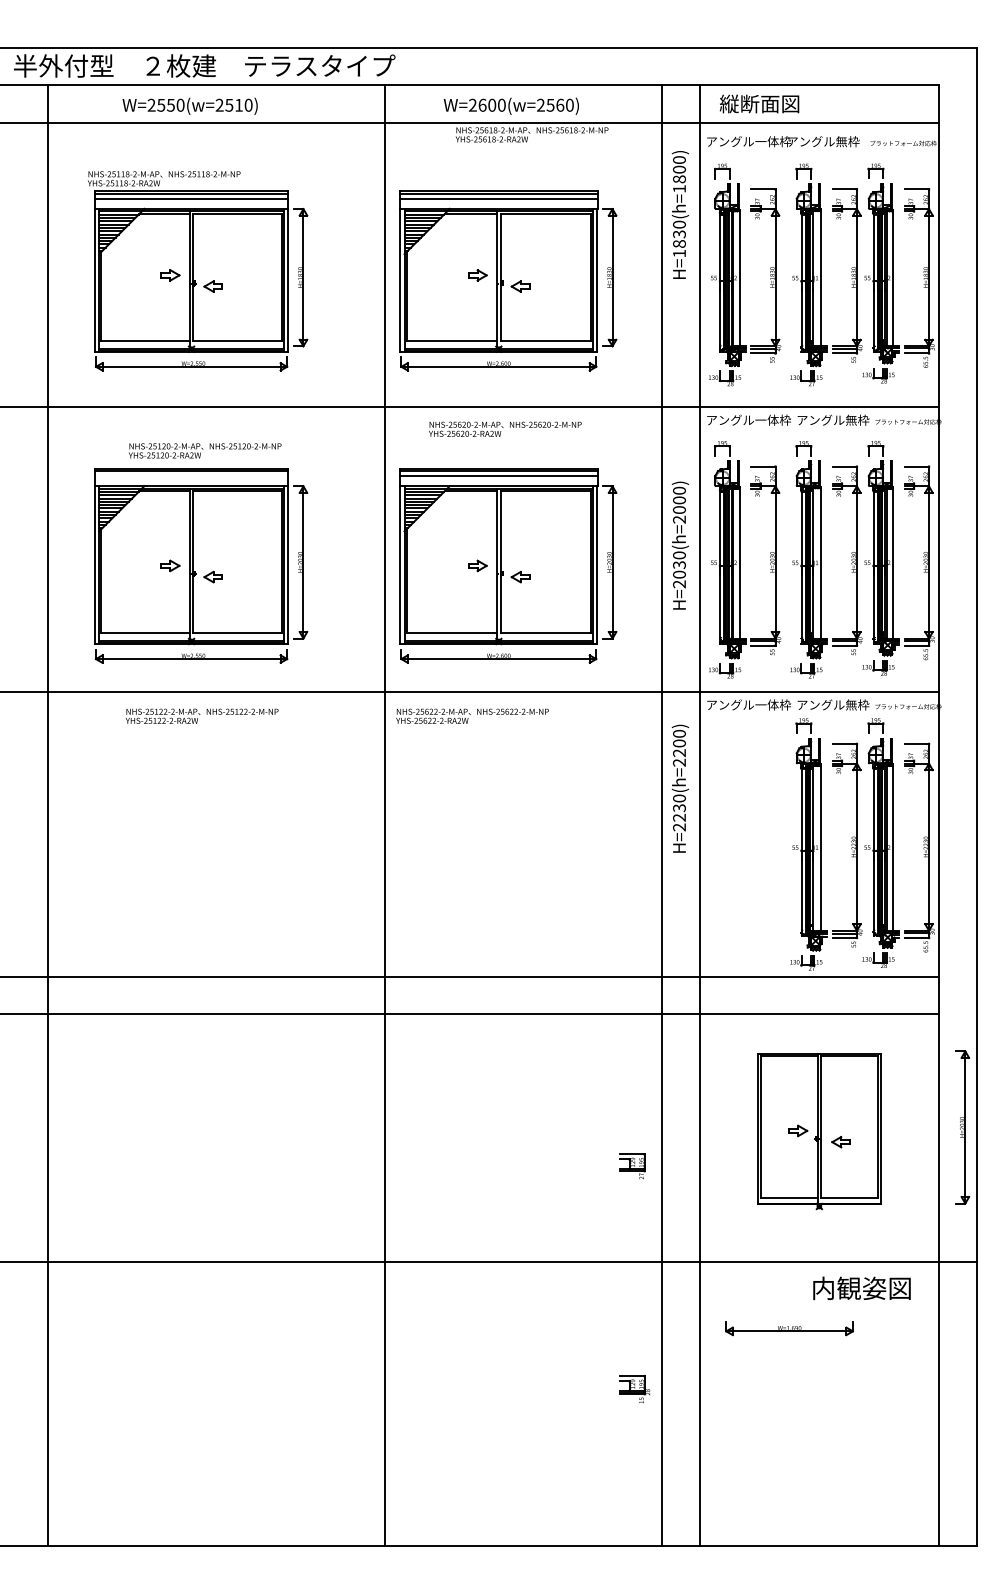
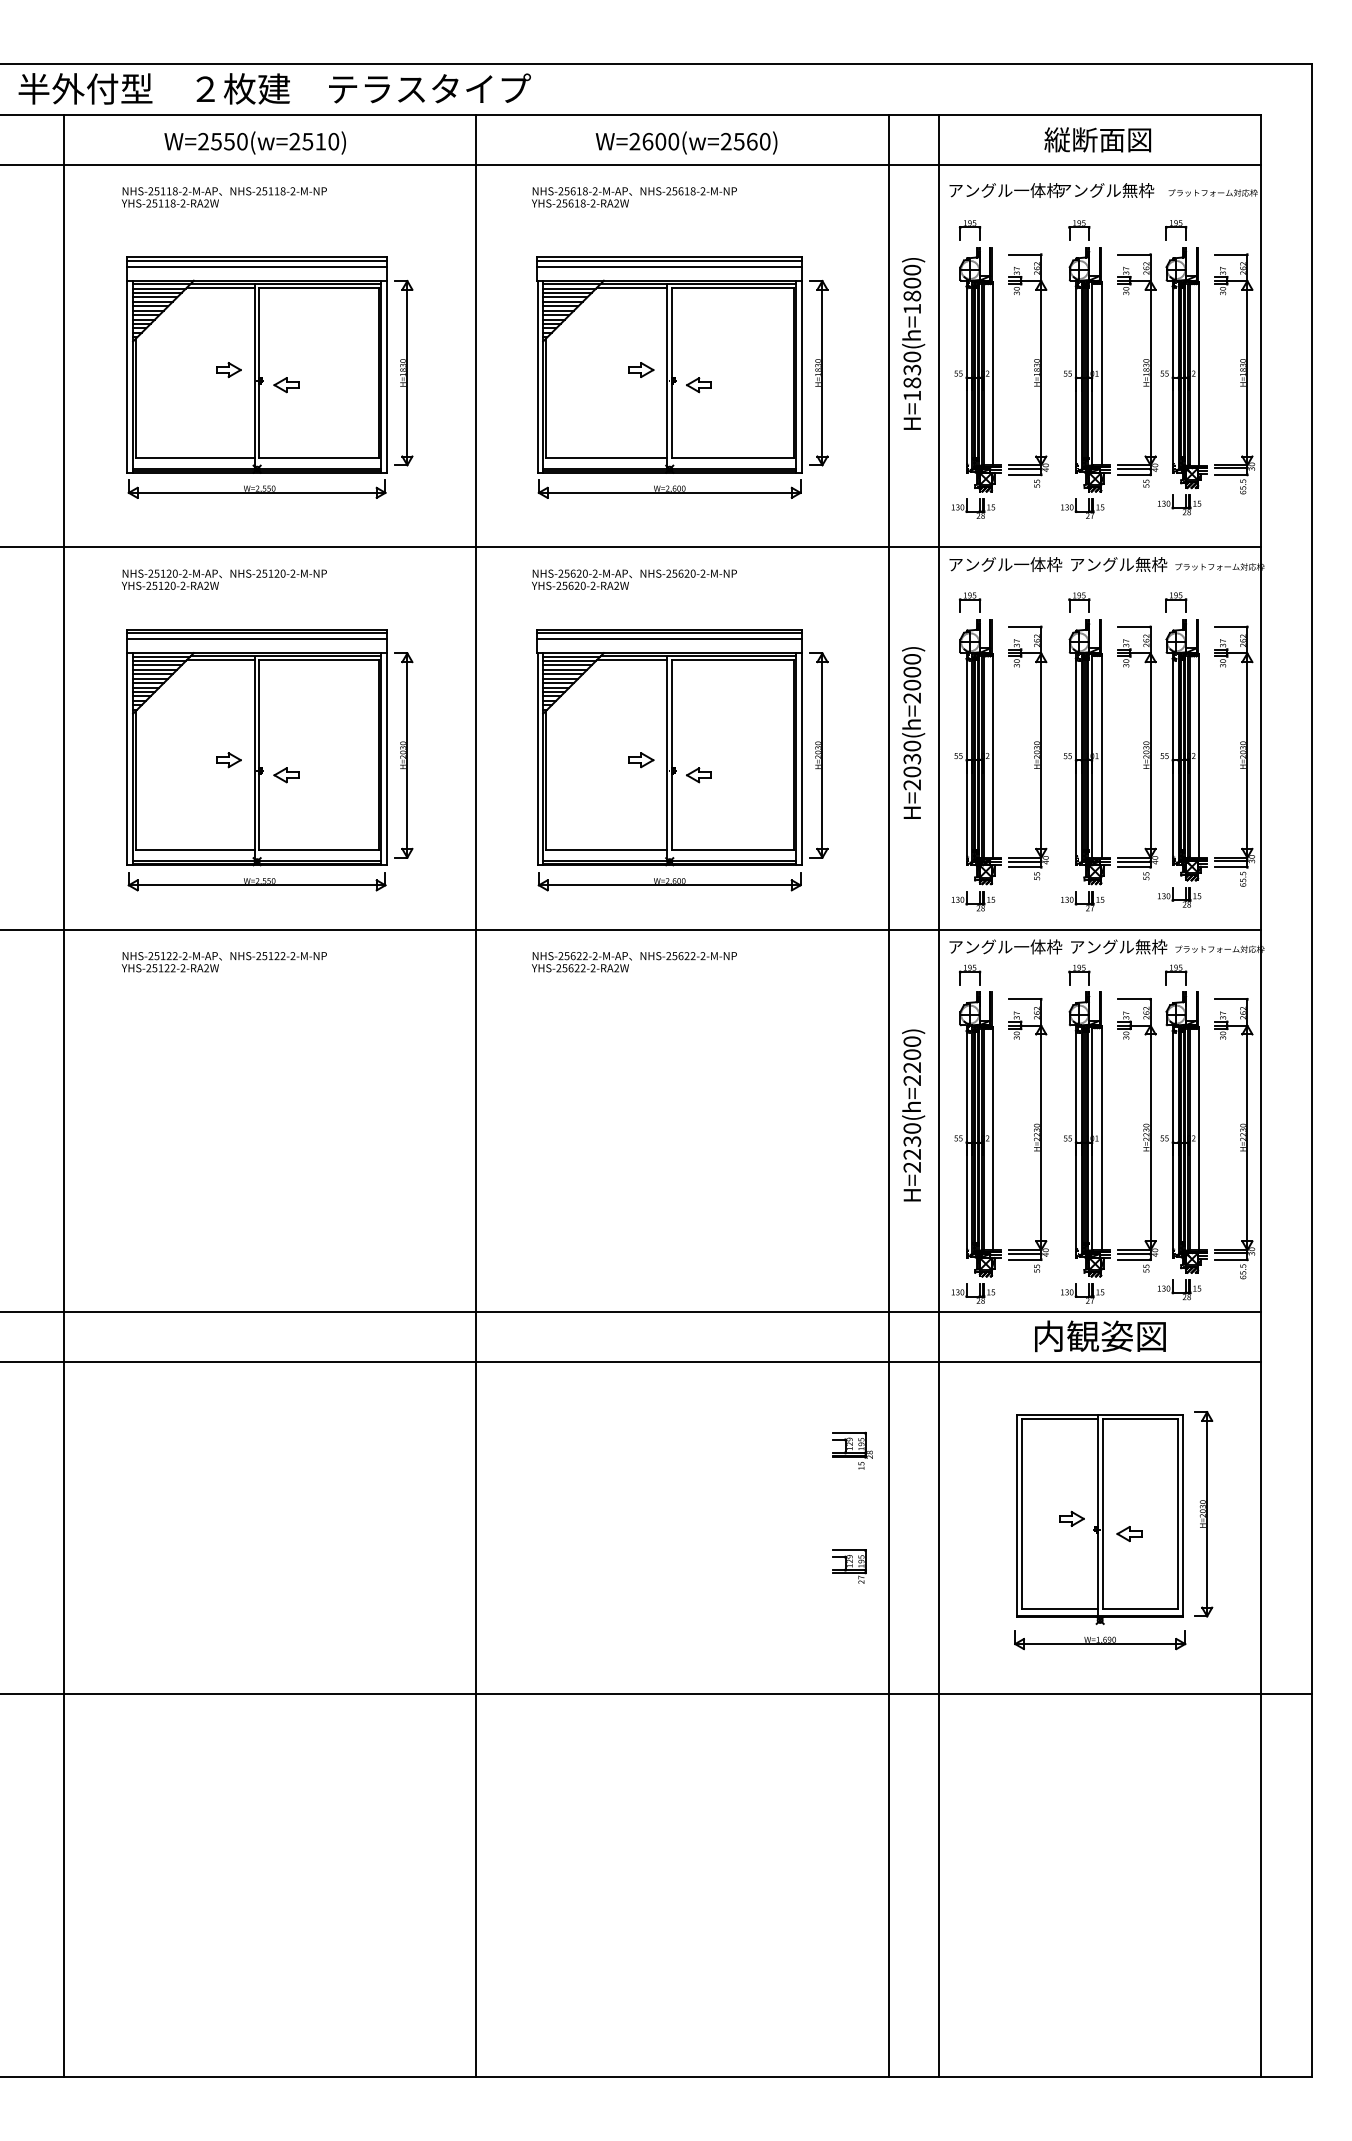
text: (759, 103) -> (1097, 139), moved
text: (532, 134) -> (634, 197), moved
text: (163, 178) -> (223, 197), moved
text: (680, 214) -> (913, 343), moved
text: (505, 429) -> (634, 579), moved
text: (205, 450) -> (224, 579), moved
line: (191, 476) -> (257, 639), added
text: (201, 716) -> (223, 962), moved
text: (680, 788) -> (913, 1115), moved
line: (385, 815) -> (476, 1095), moved
part: (739, 843) -> (993, 1133), added
part: (962, 1127) -> (1203, 1514), moved
text: (862, 1288) -> (1100, 1336), moved
part: (789, 1328) -> (1100, 1640), moved
part: (634, 1389) -> (852, 1450), moved

